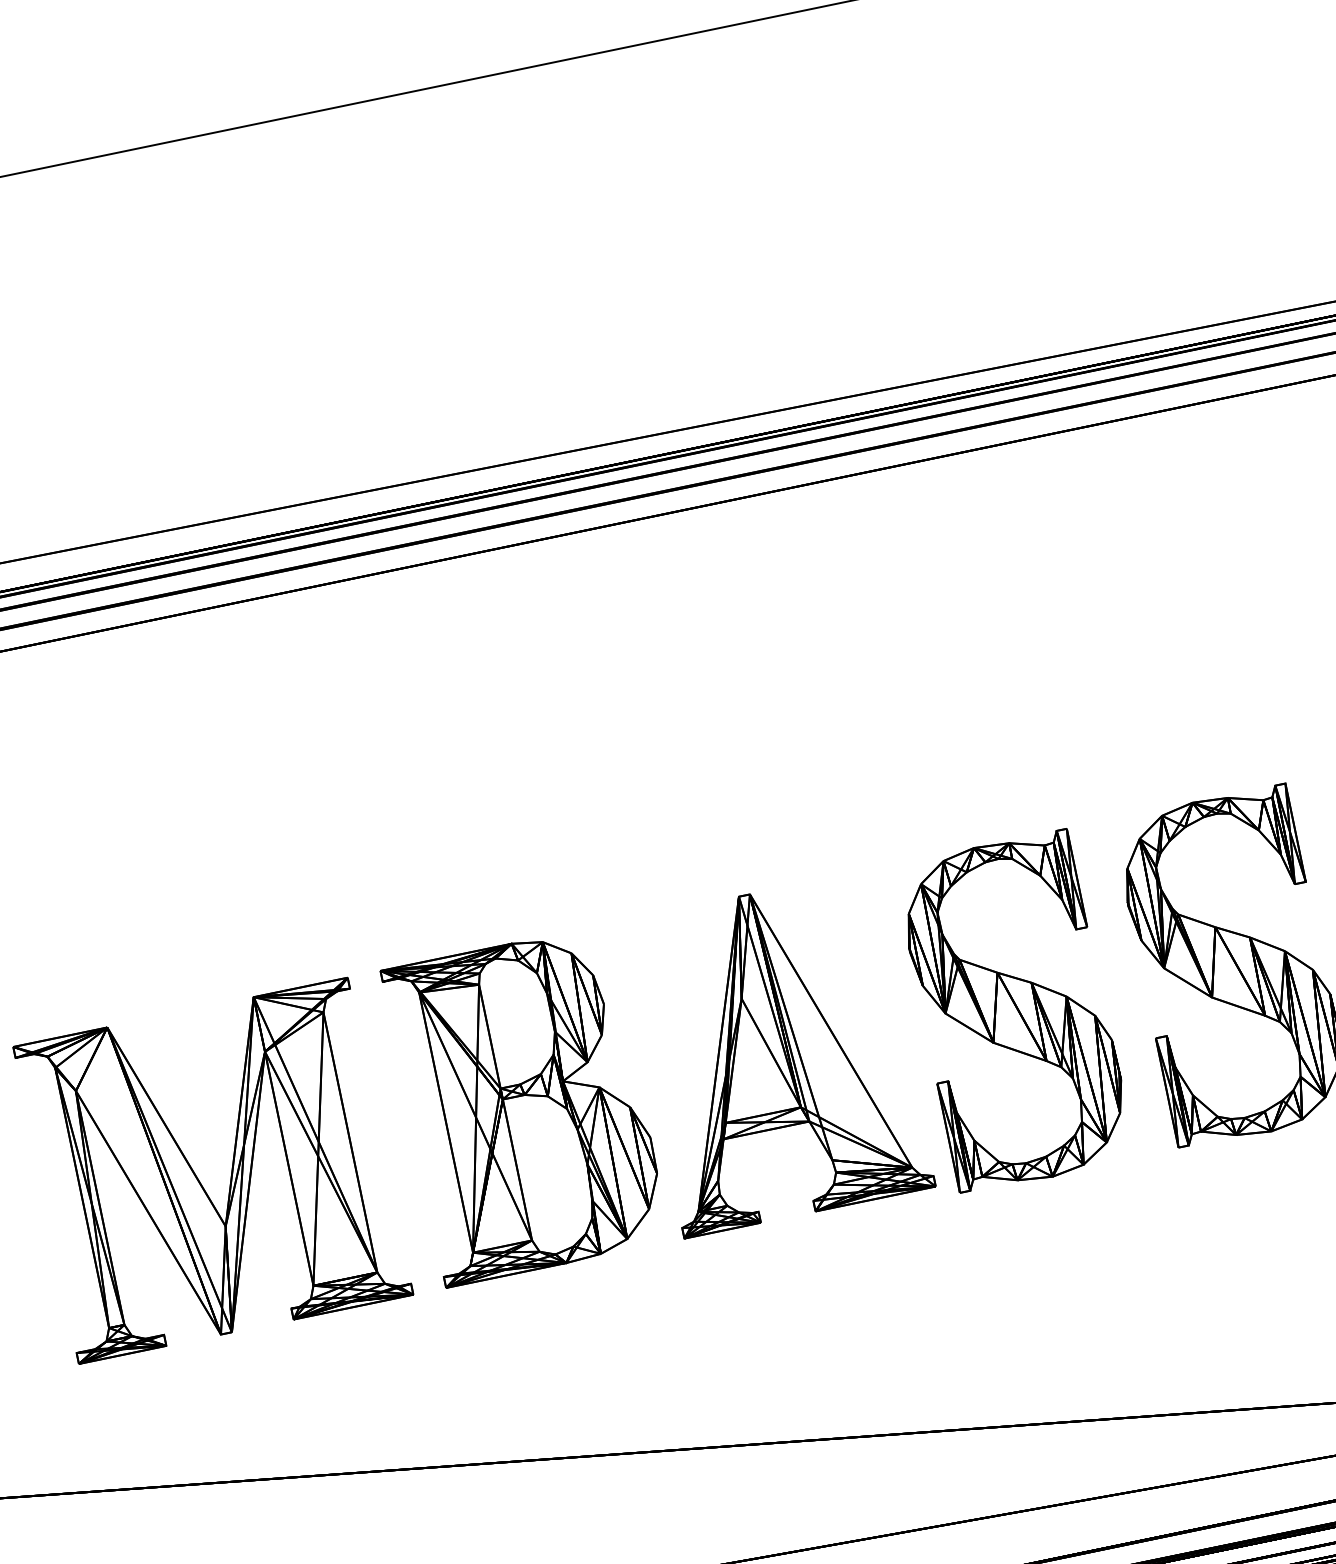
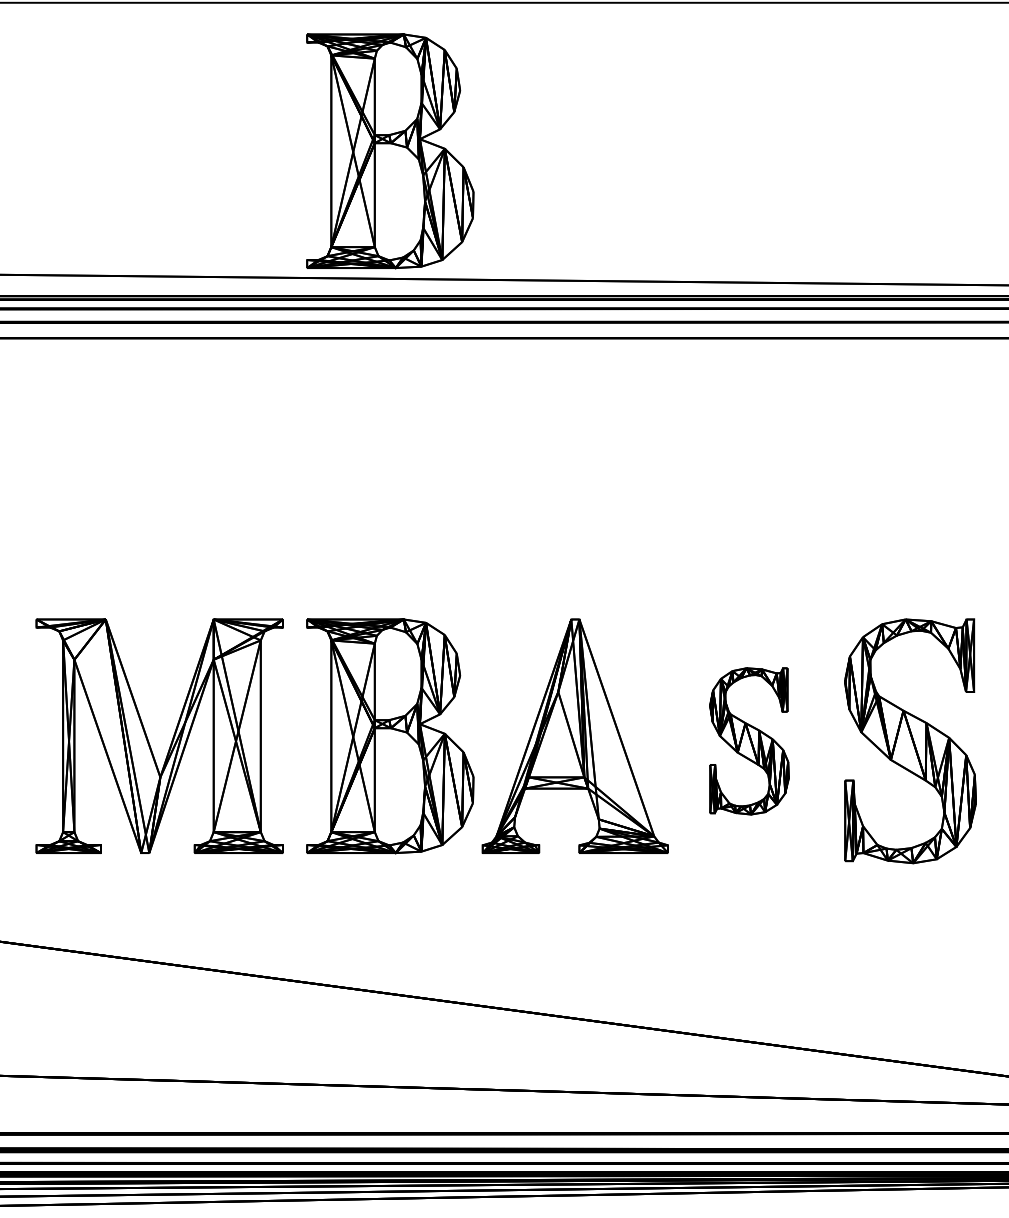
part: (362, 312) -> (390, 151), added
part: (1014, 1012) -> (749, 741), size x0.6

